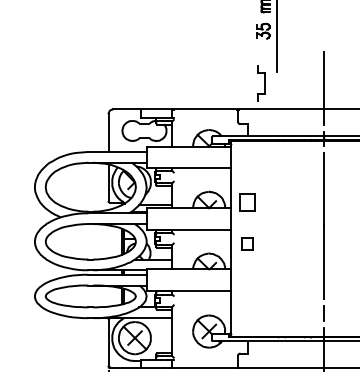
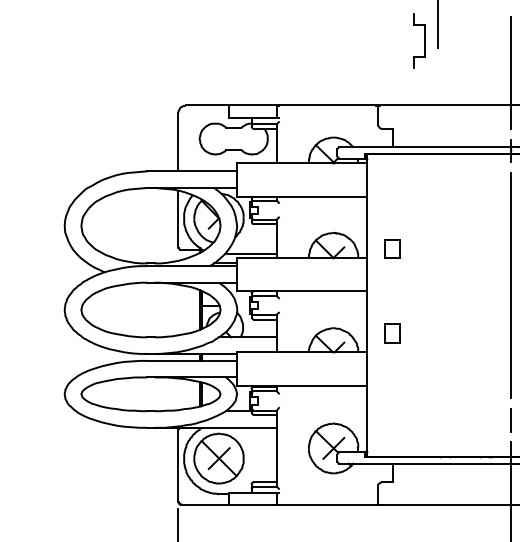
part: (261, 83) -> (418, 41), moved
part: (247, 201) -> (392, 247), size x0.71
part: (247, 243) -> (392, 332), moved

